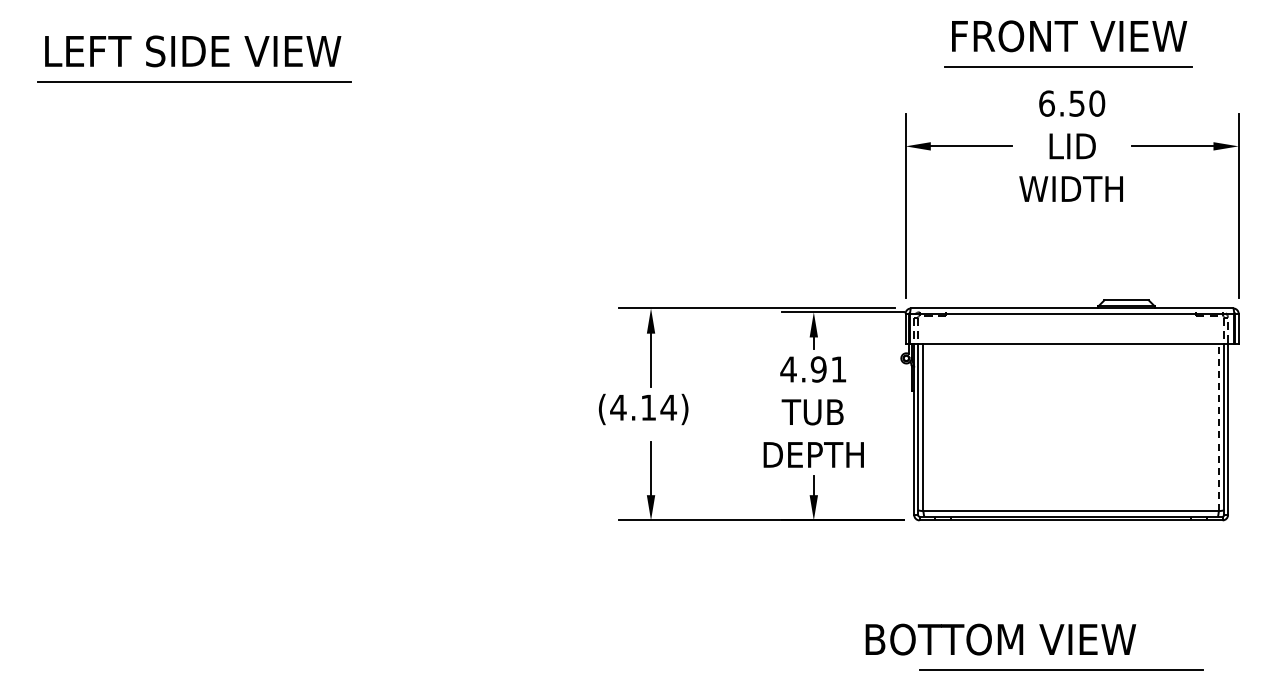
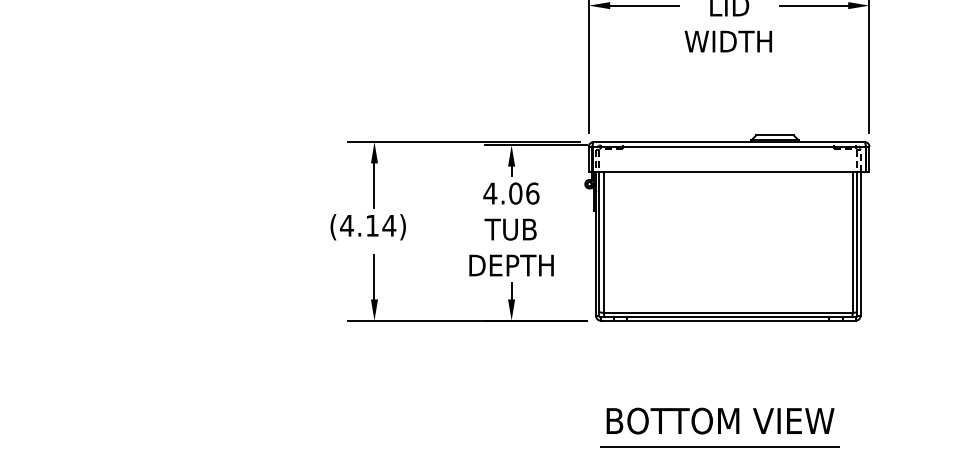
text: (828, 369) -> (523, 193), 4.91 -> 4.06
line: (1218, 427) -> (852, 242), dashed -> solid
text: (1000, 639) -> (720, 421), moved

